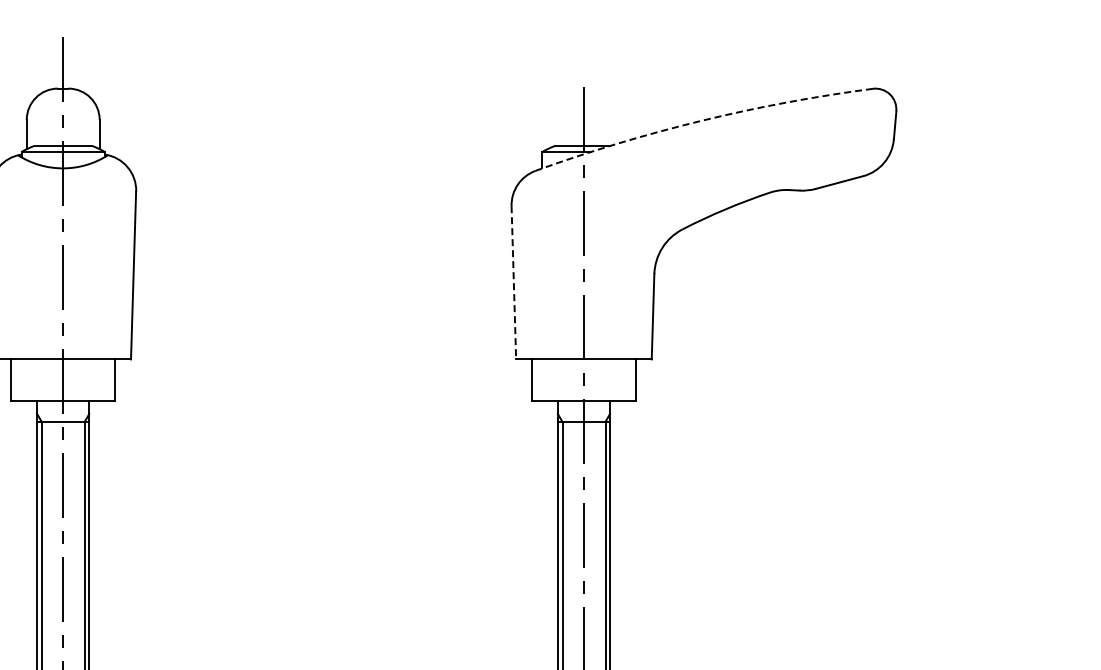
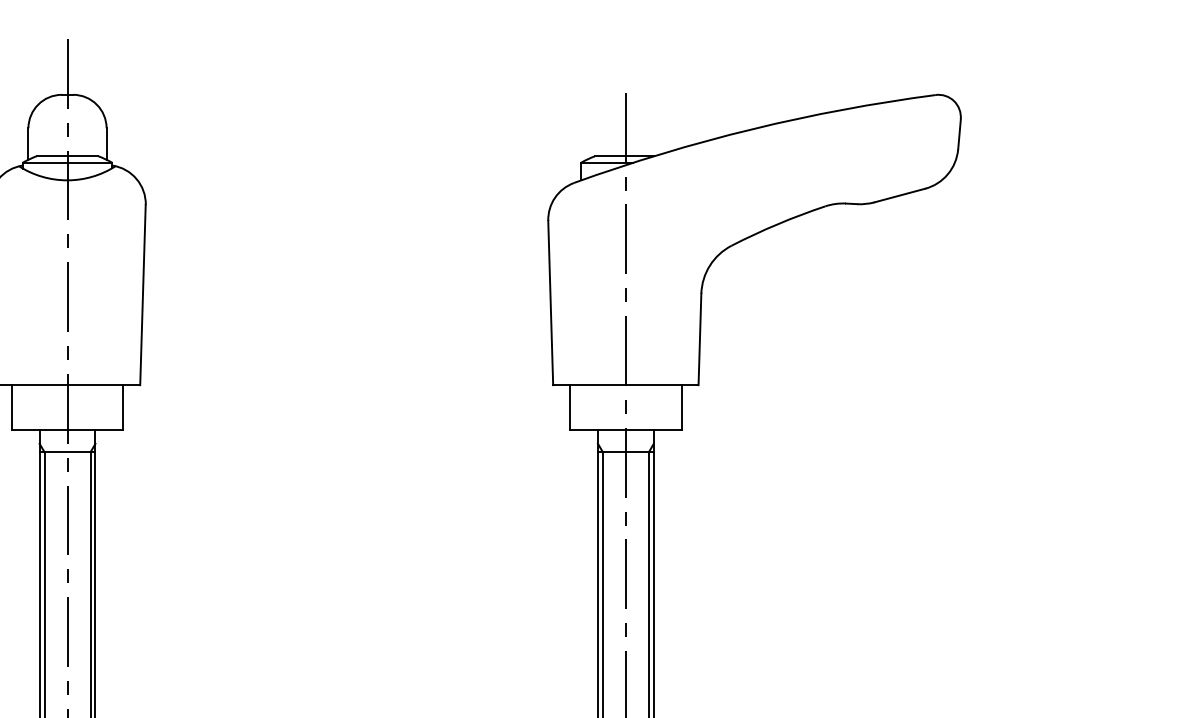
arc: (702, 120) -> (752, 129), dashed -> solid
line: (513, 282) -> (550, 302), dashed -> solid

